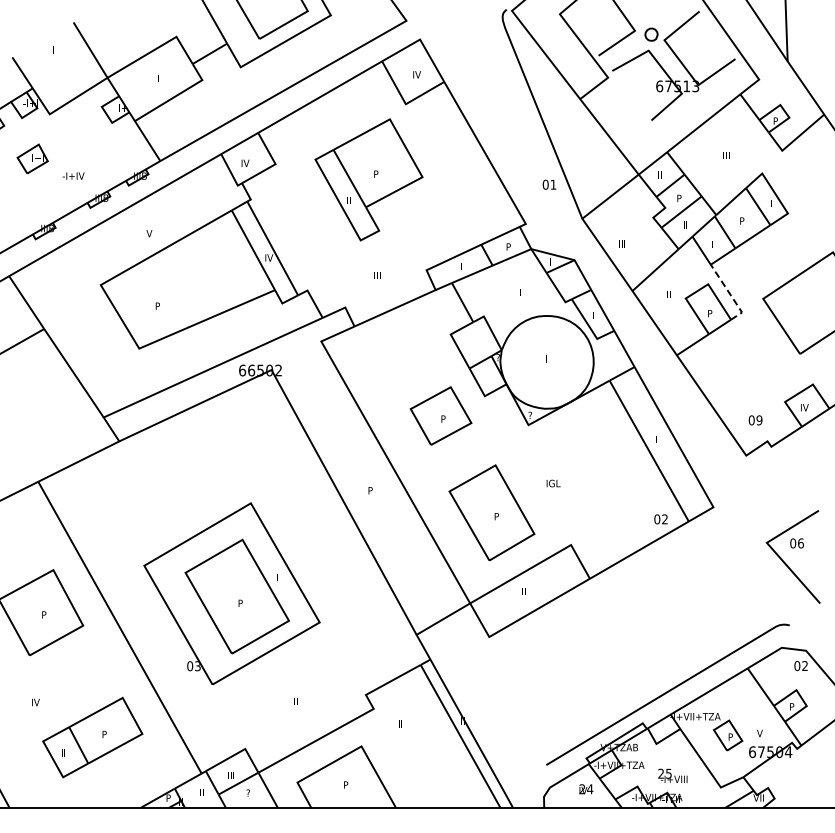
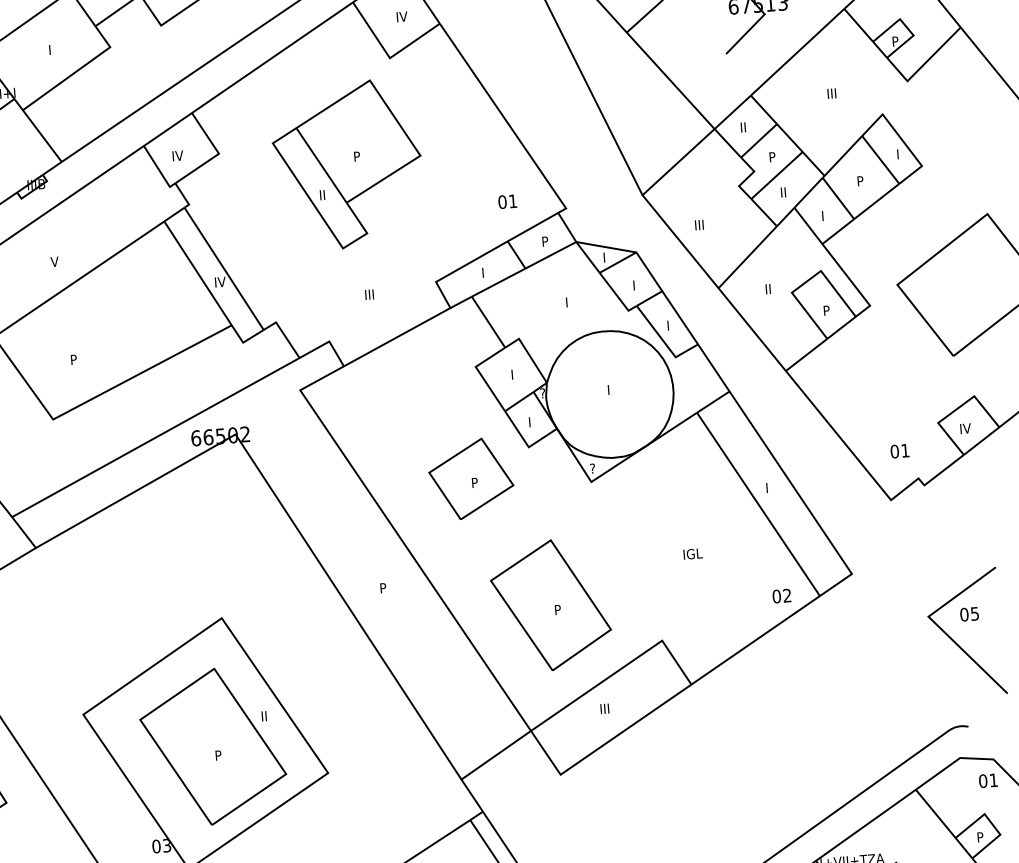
text: (549, 184) -> (507, 201), moved
line: (730, 294) -> (852, 282), dashed -> solid
text: (759, 420) -> (905, 450), 09 -> 01
text: (553, 483) -> (692, 553), moved
text: (800, 543) -> (974, 614), 06 -> 05
text: (804, 665) -> (992, 779), 02 -> 01

